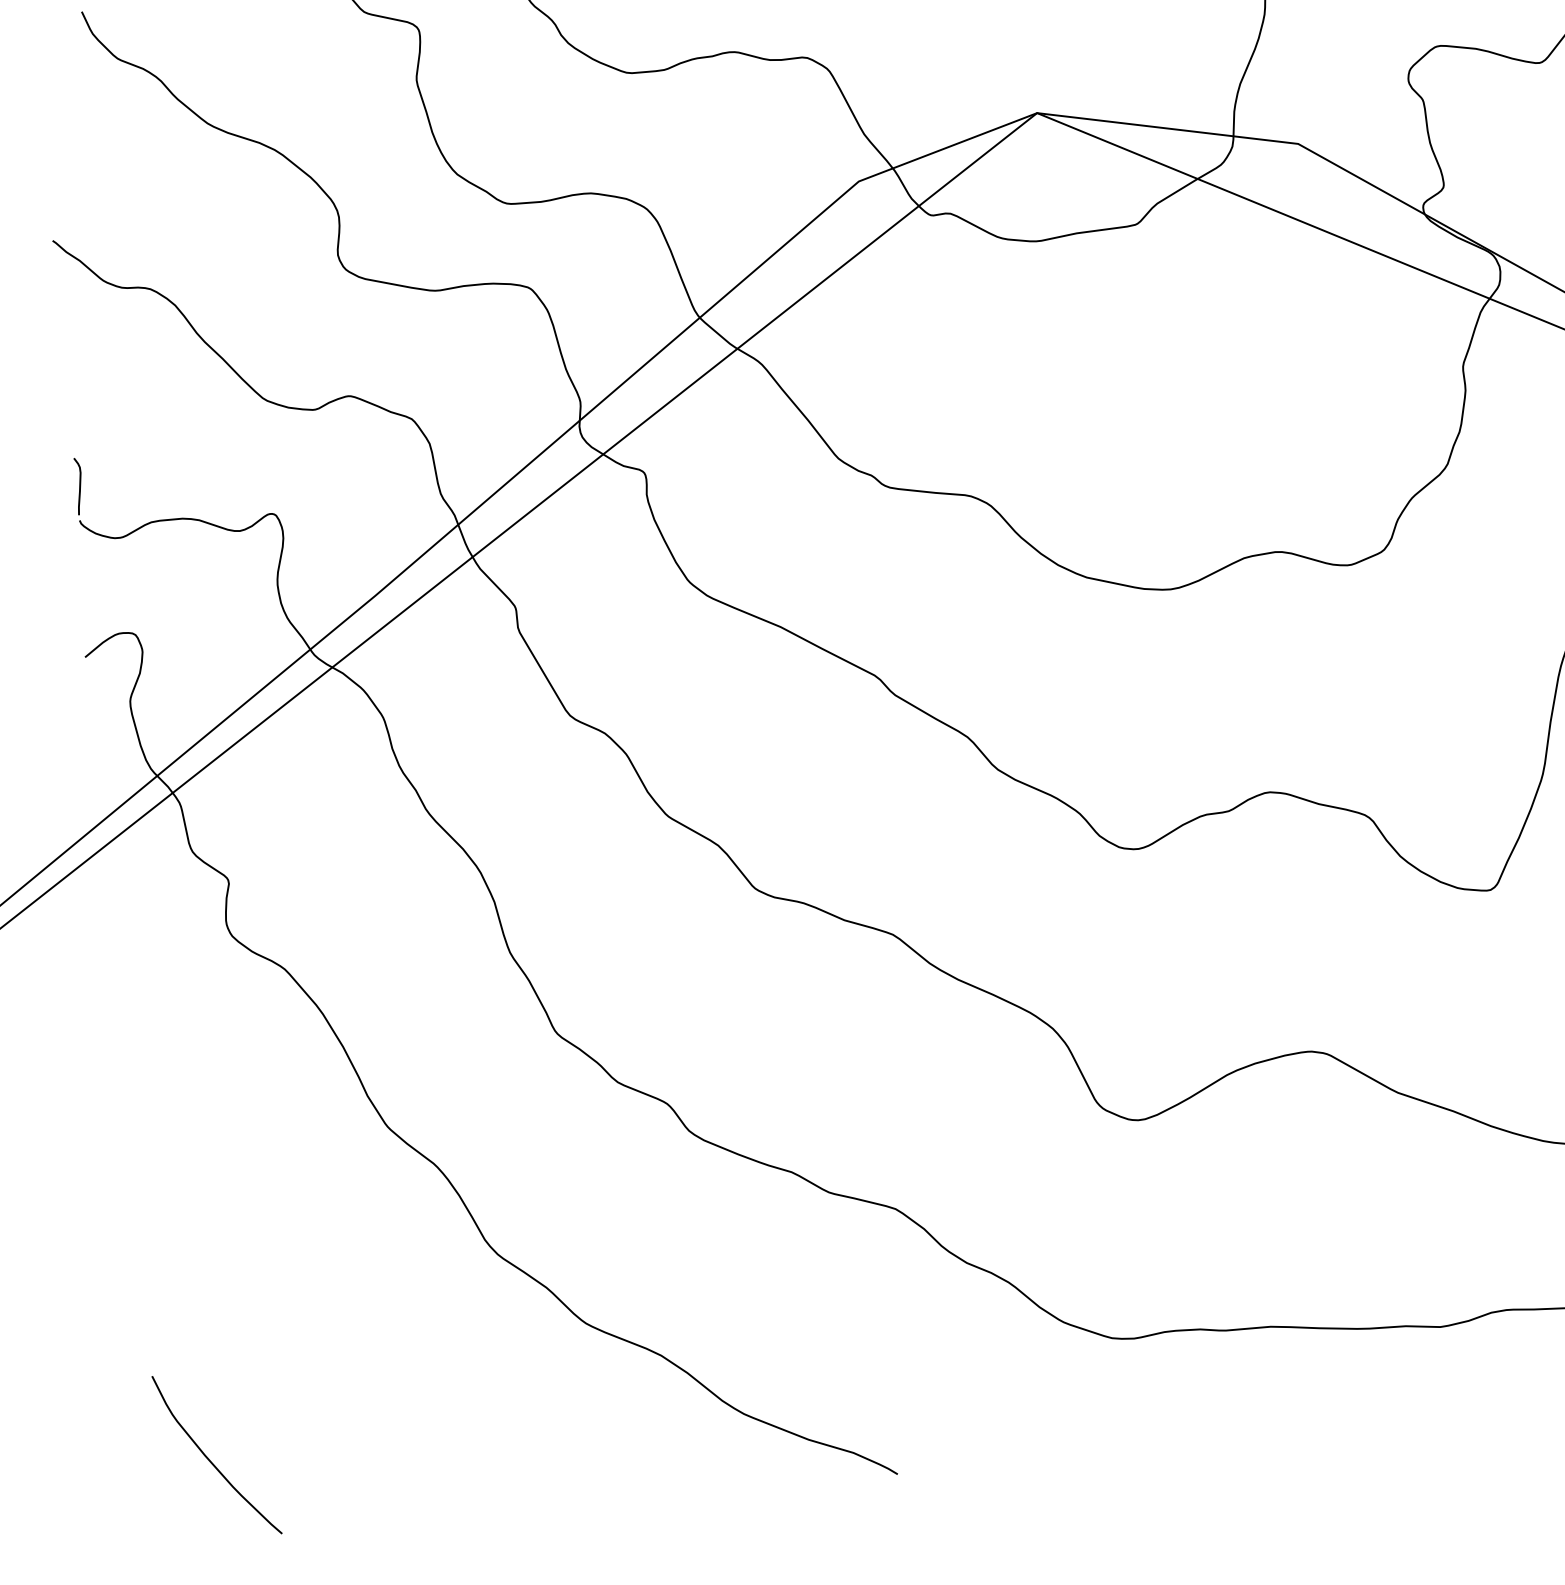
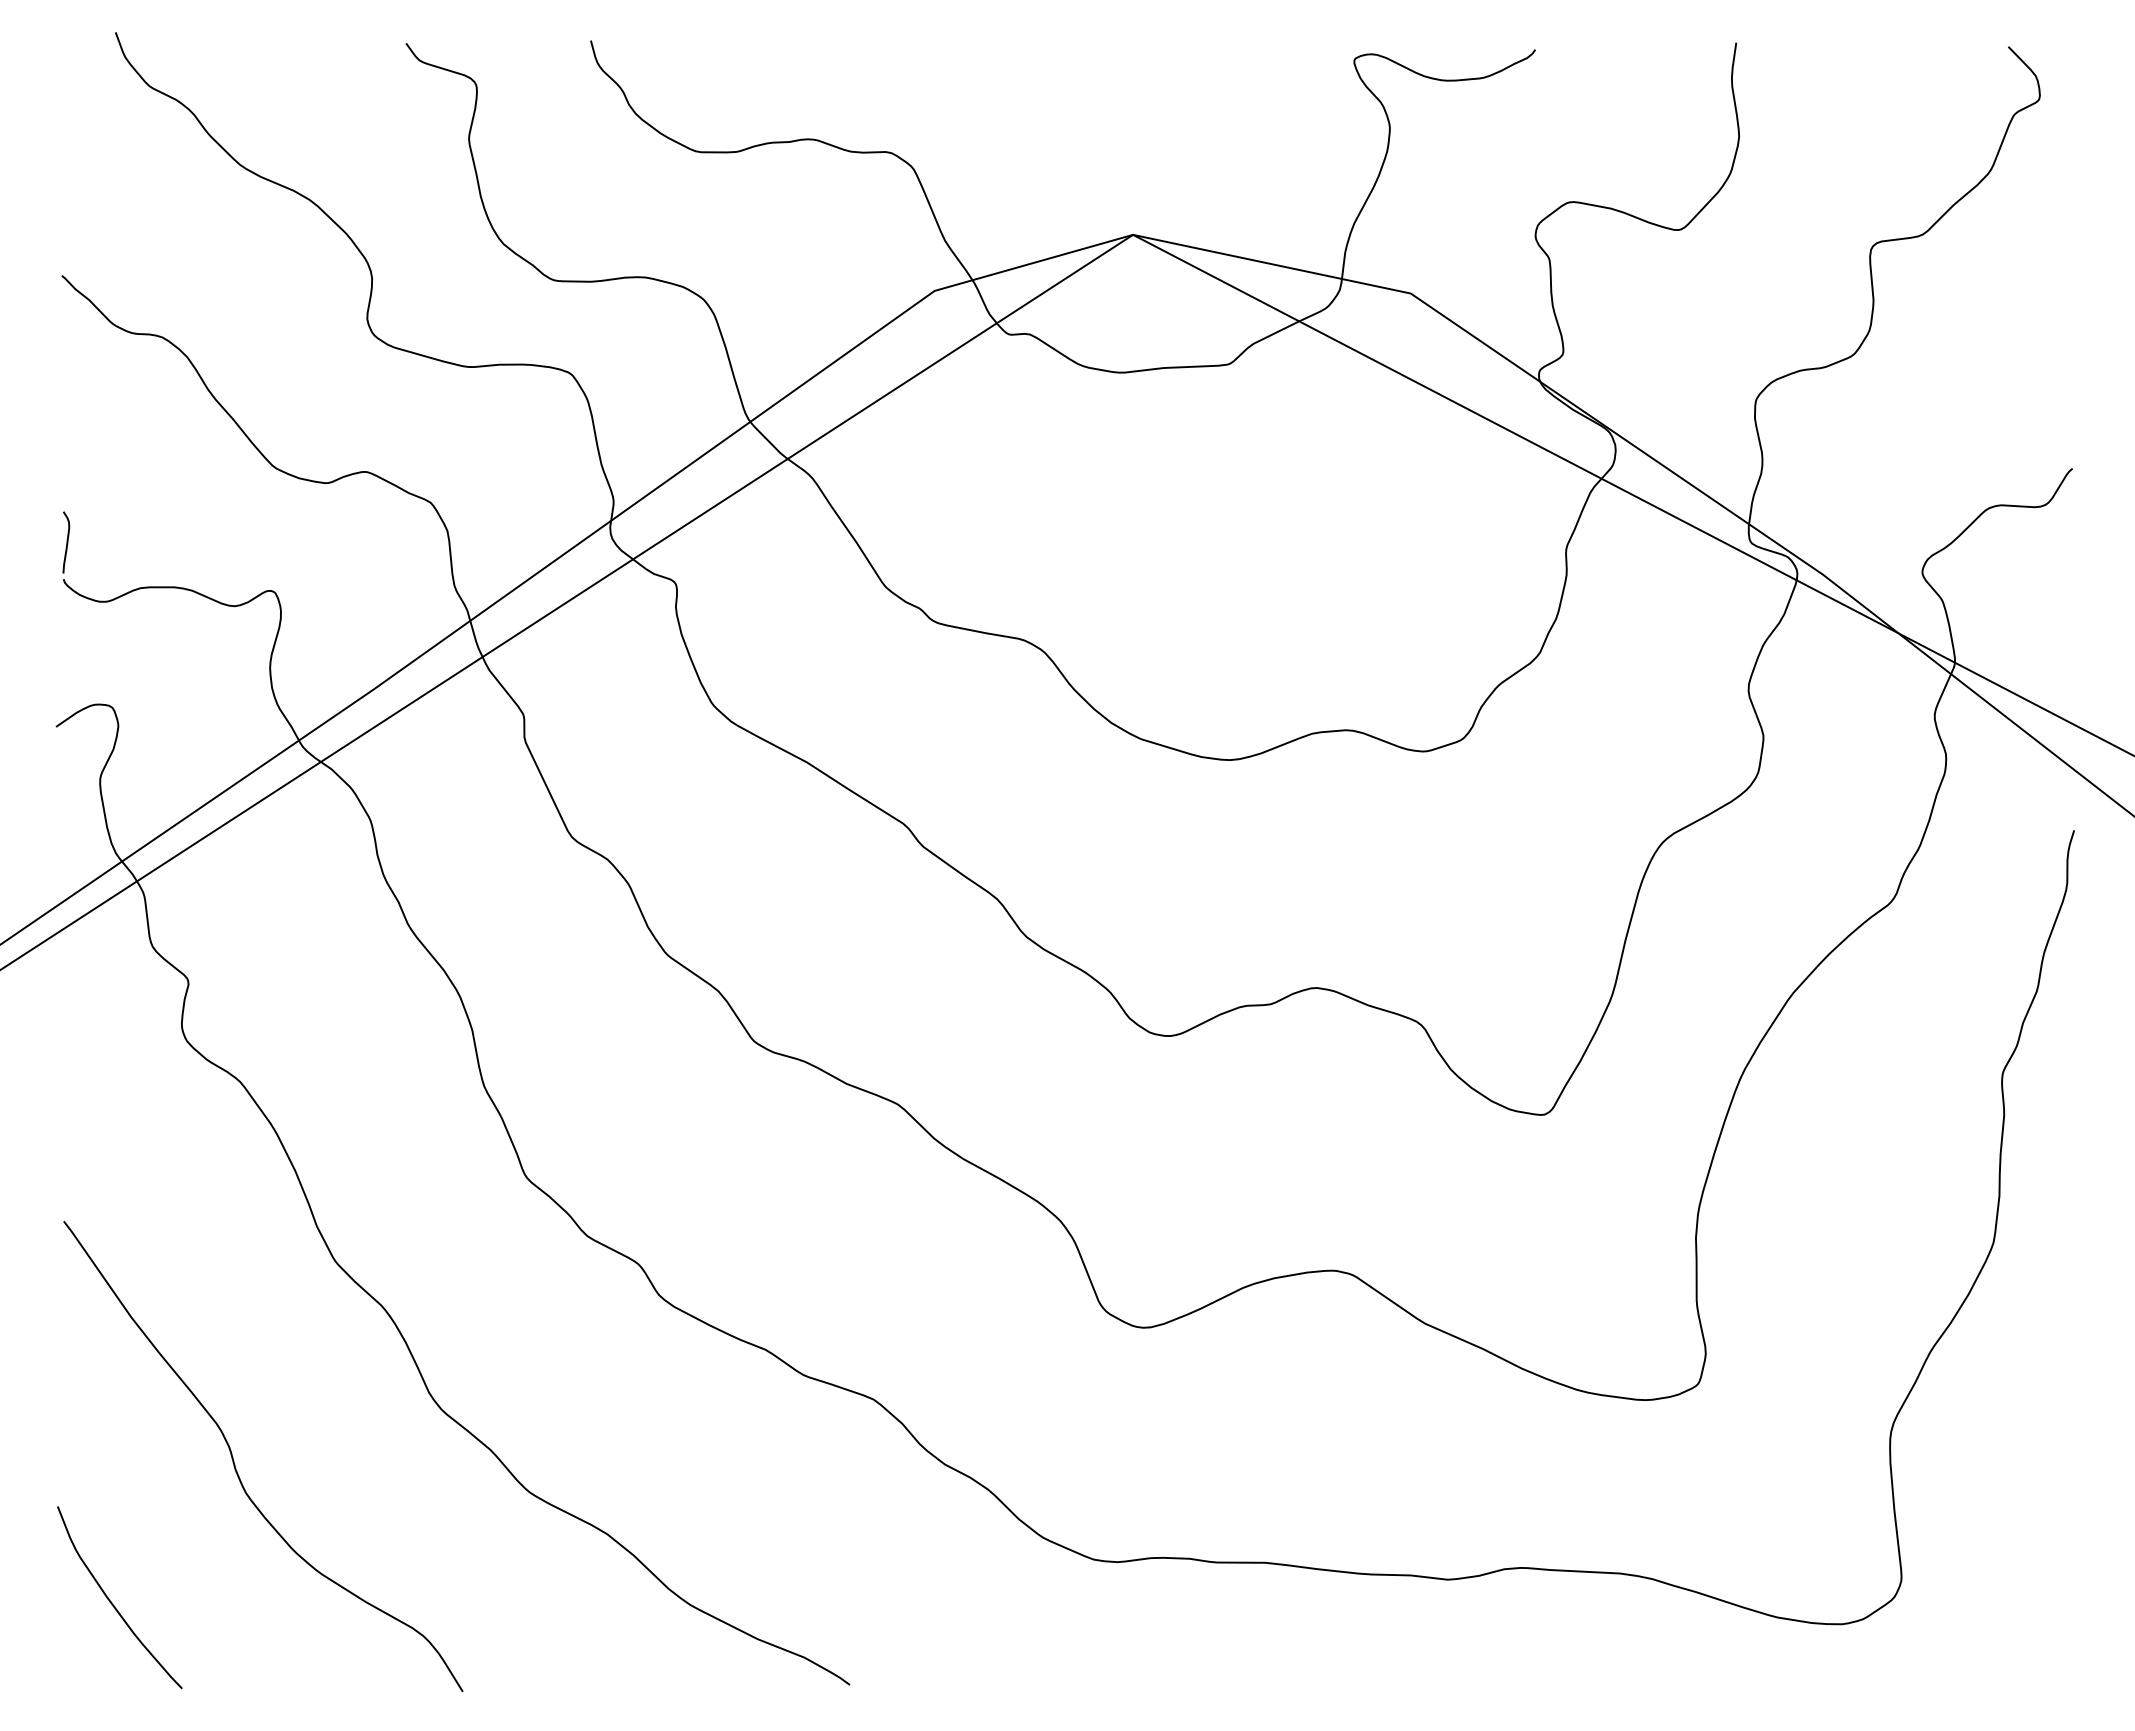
curve: (312, 1322) -> (235, 1464), added

